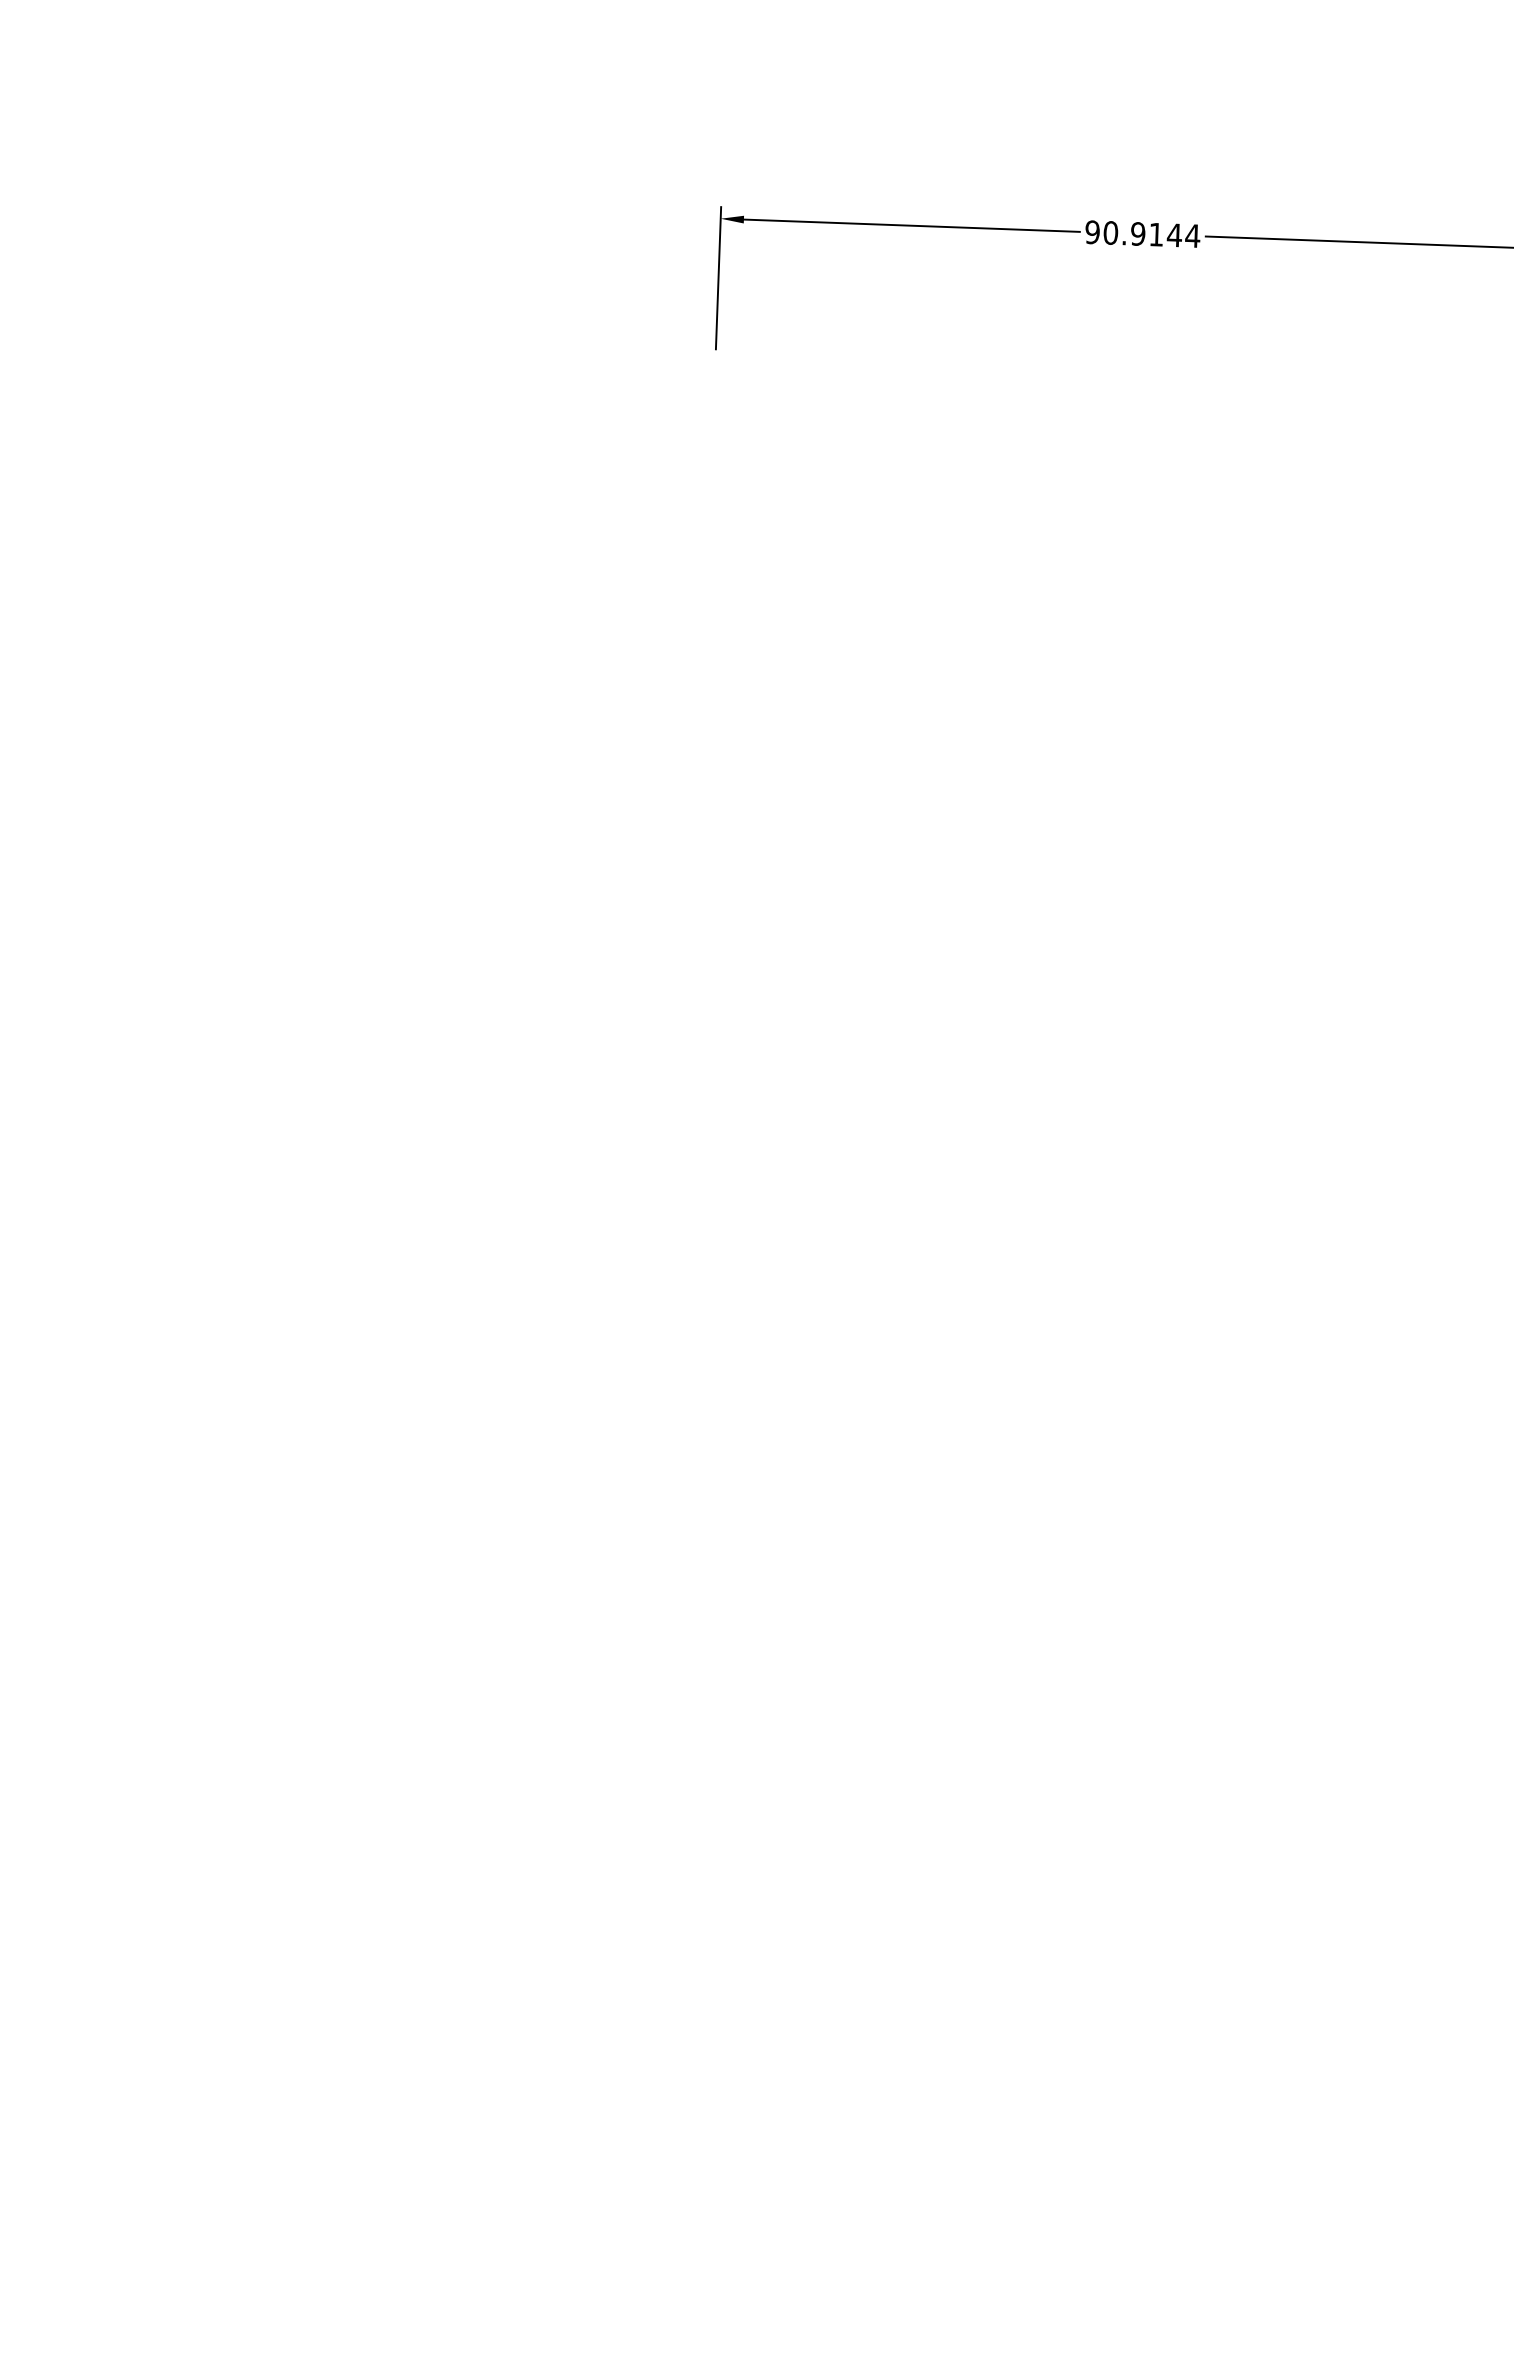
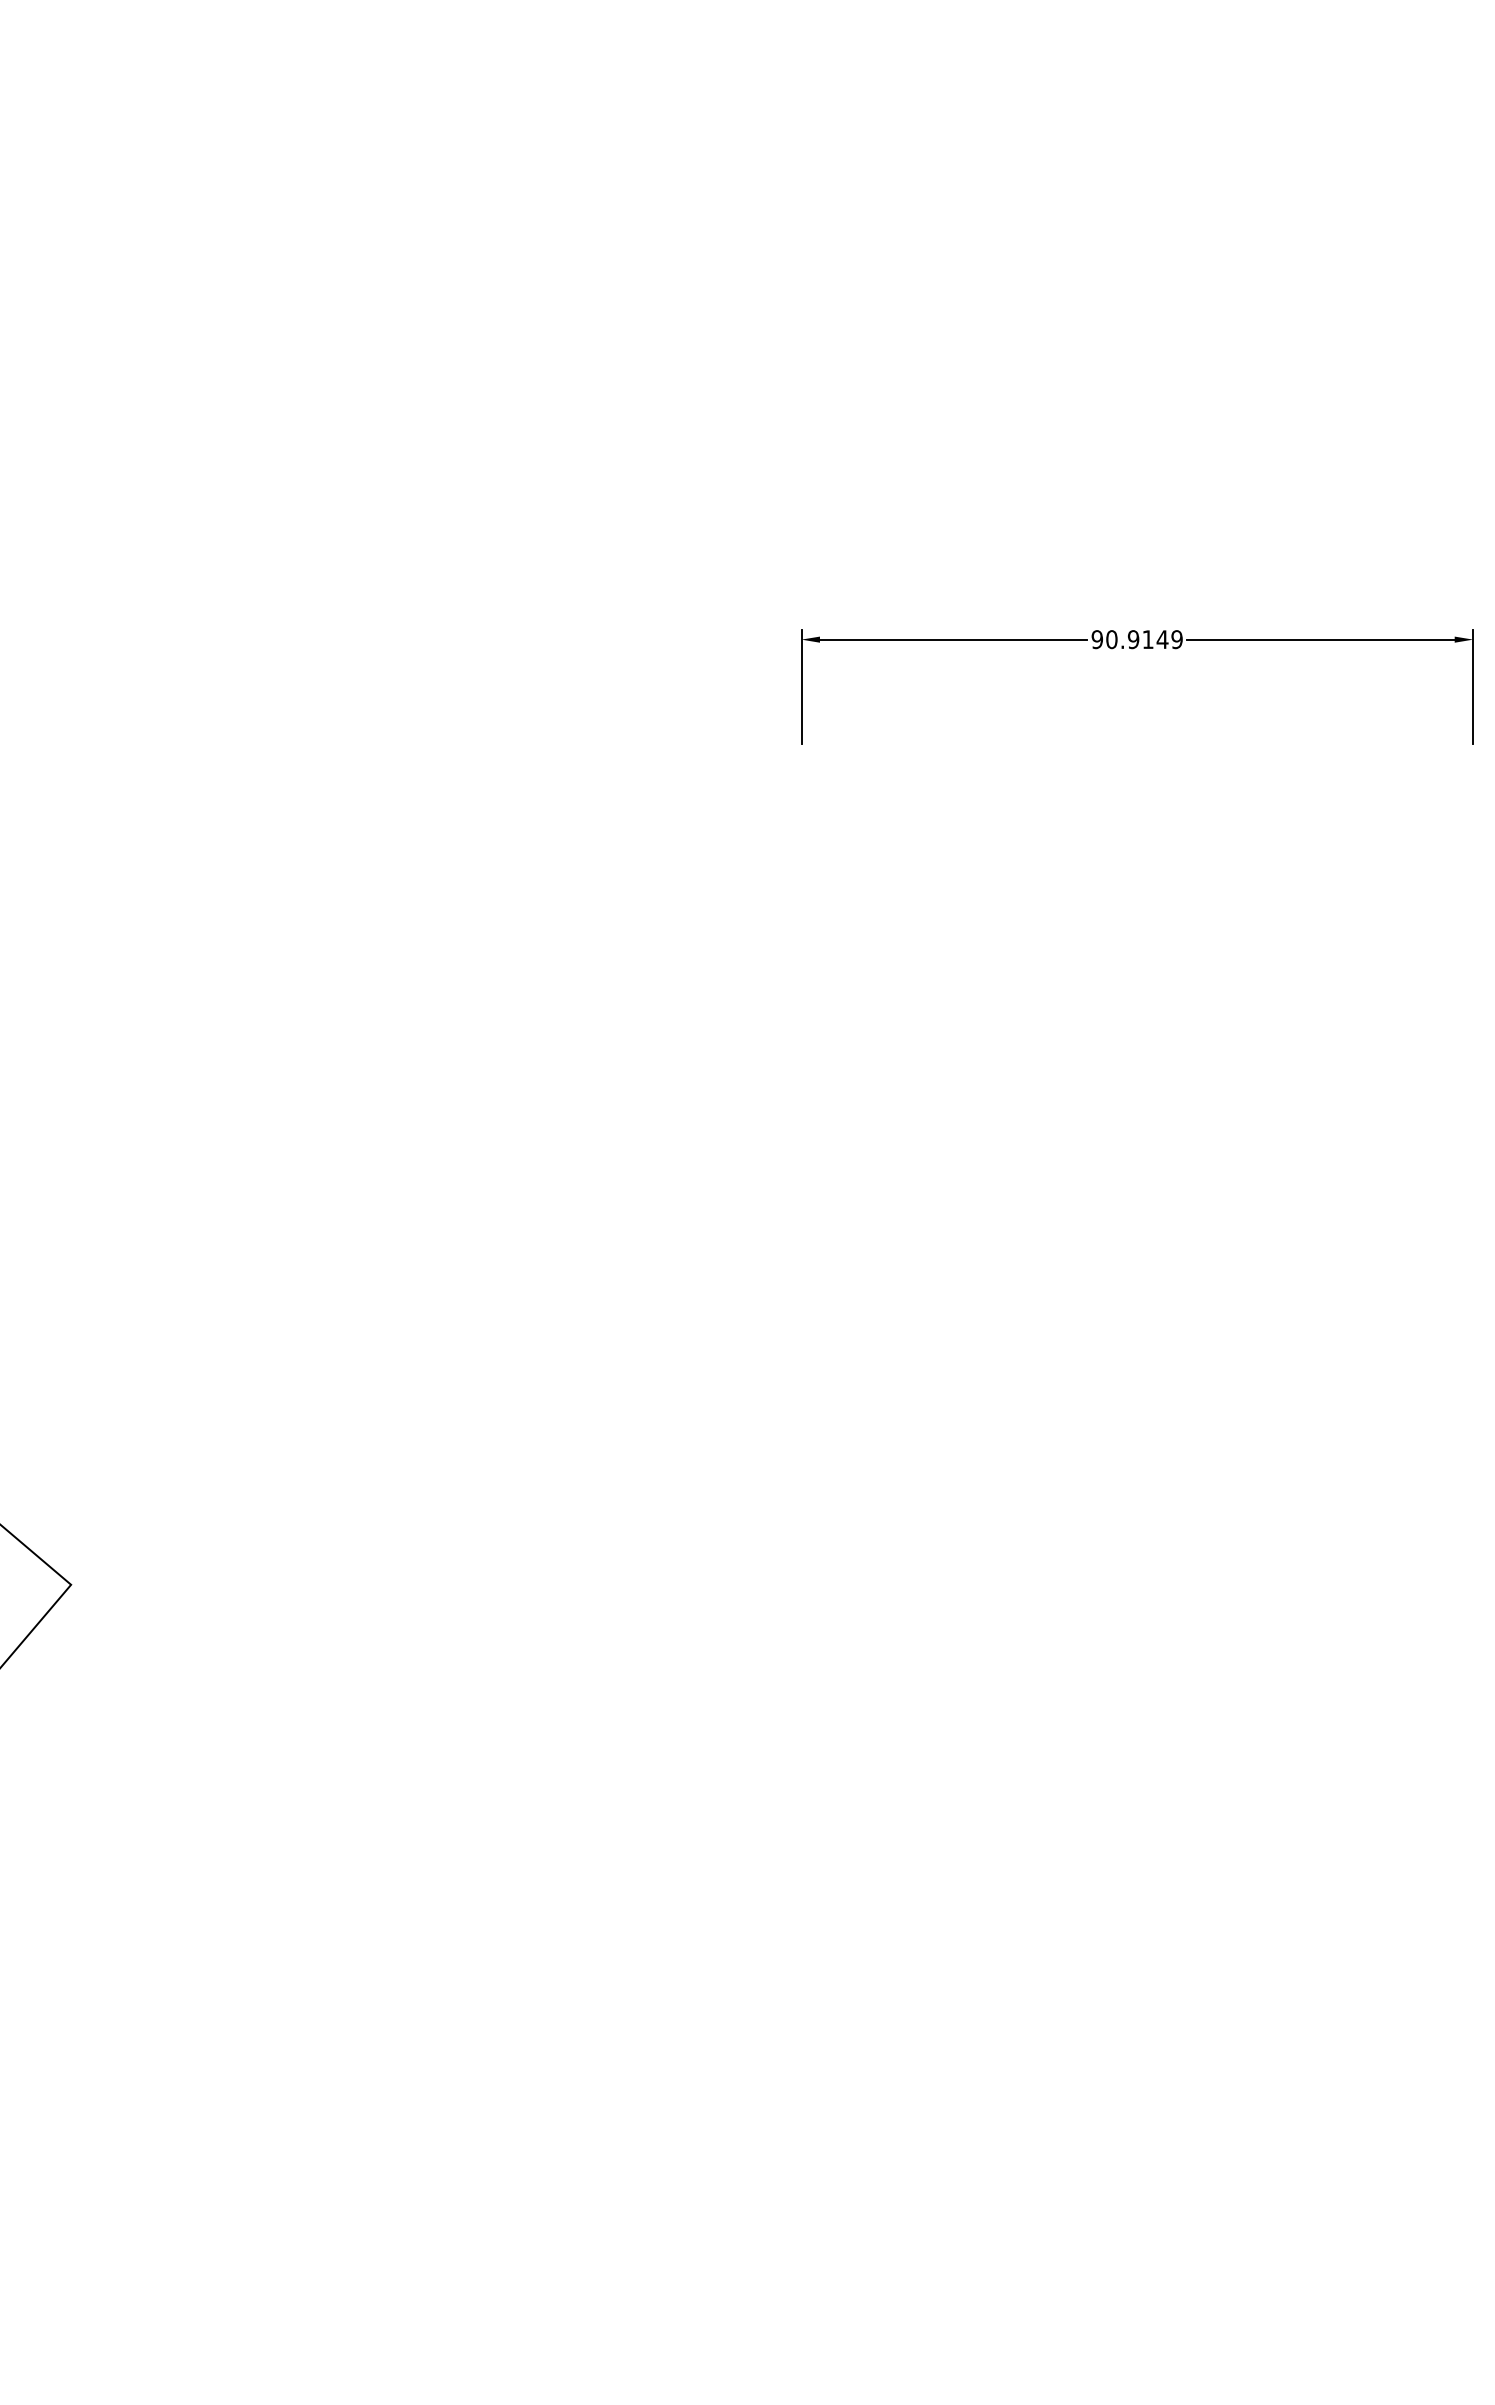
text: (1193, 235) -> (1177, 639), 90.9144 -> 90.9149

